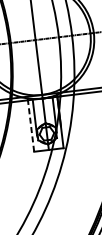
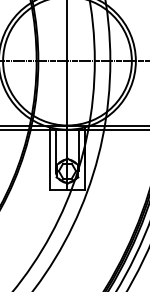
line: (31, 125) -> (50, 159), dashed -> solid

